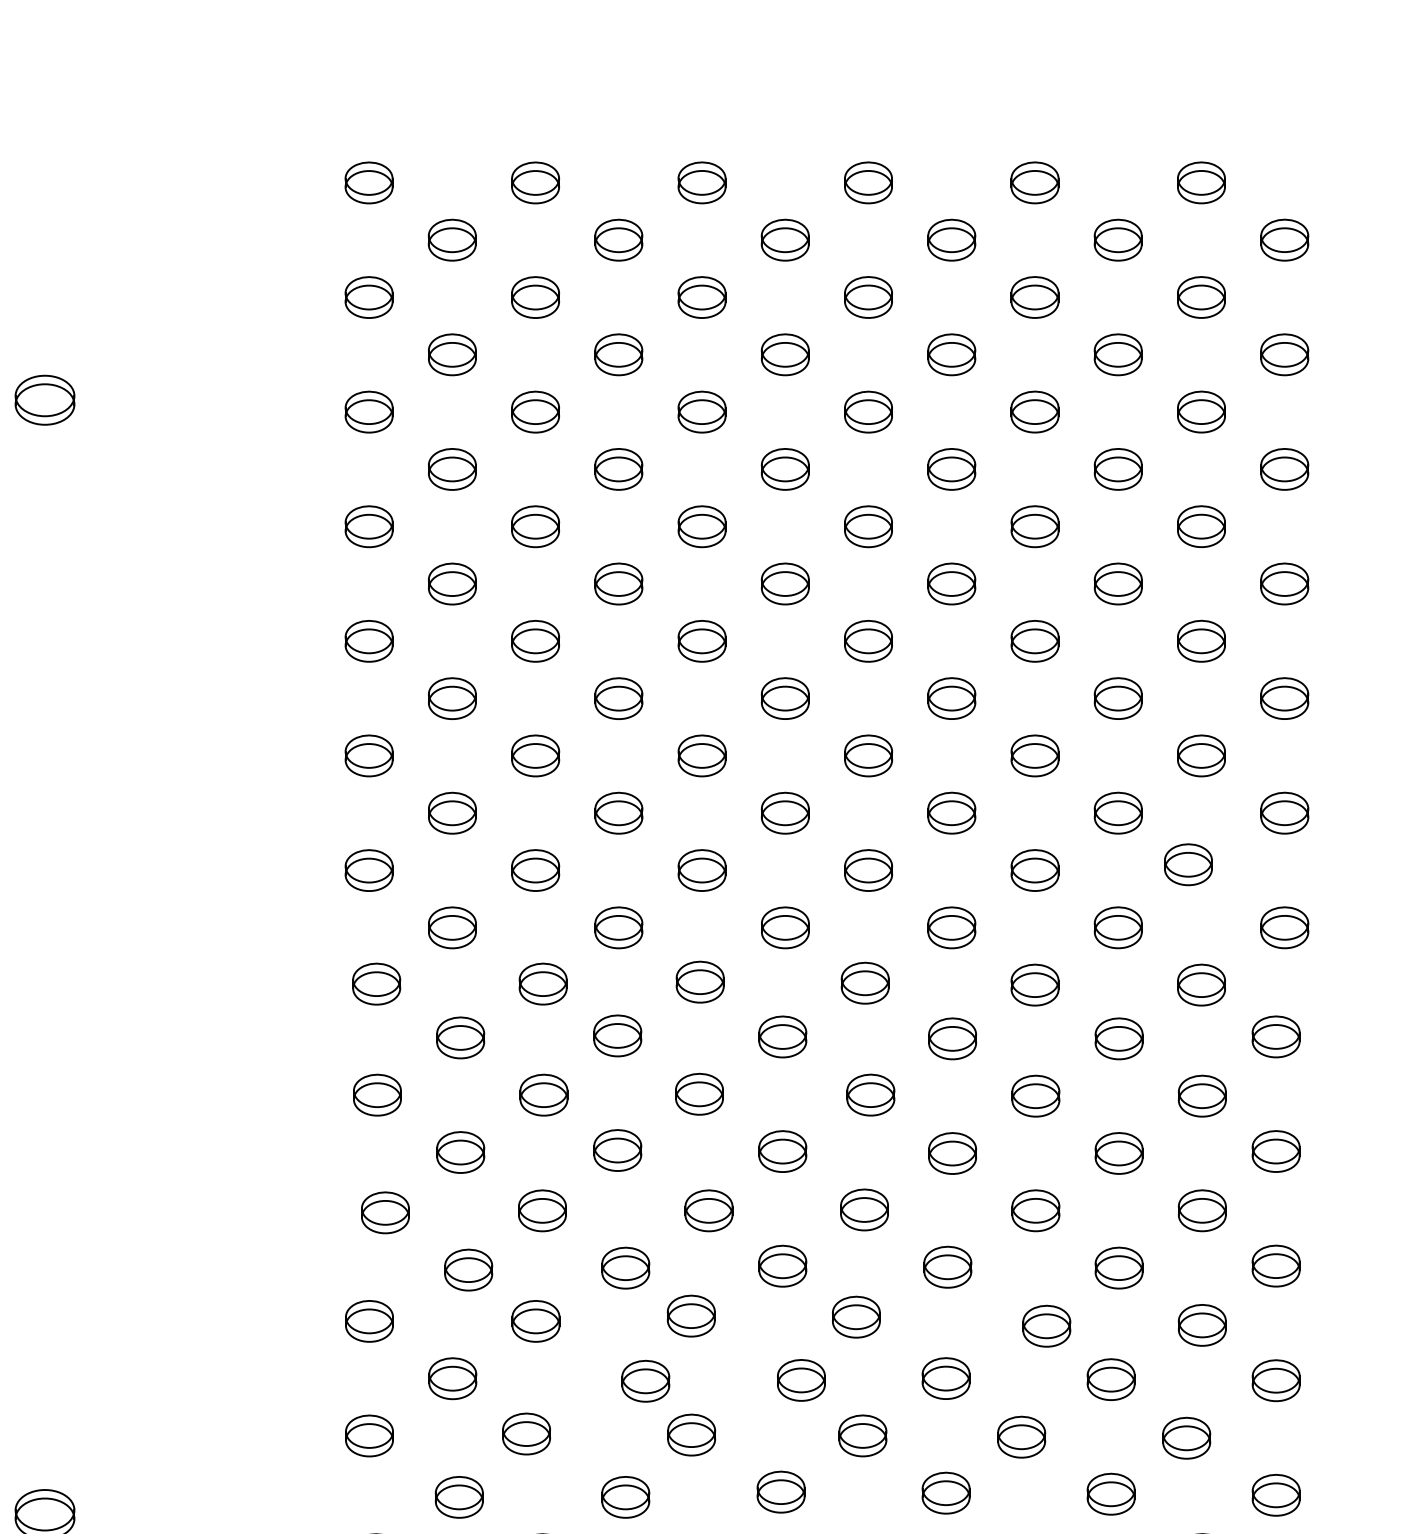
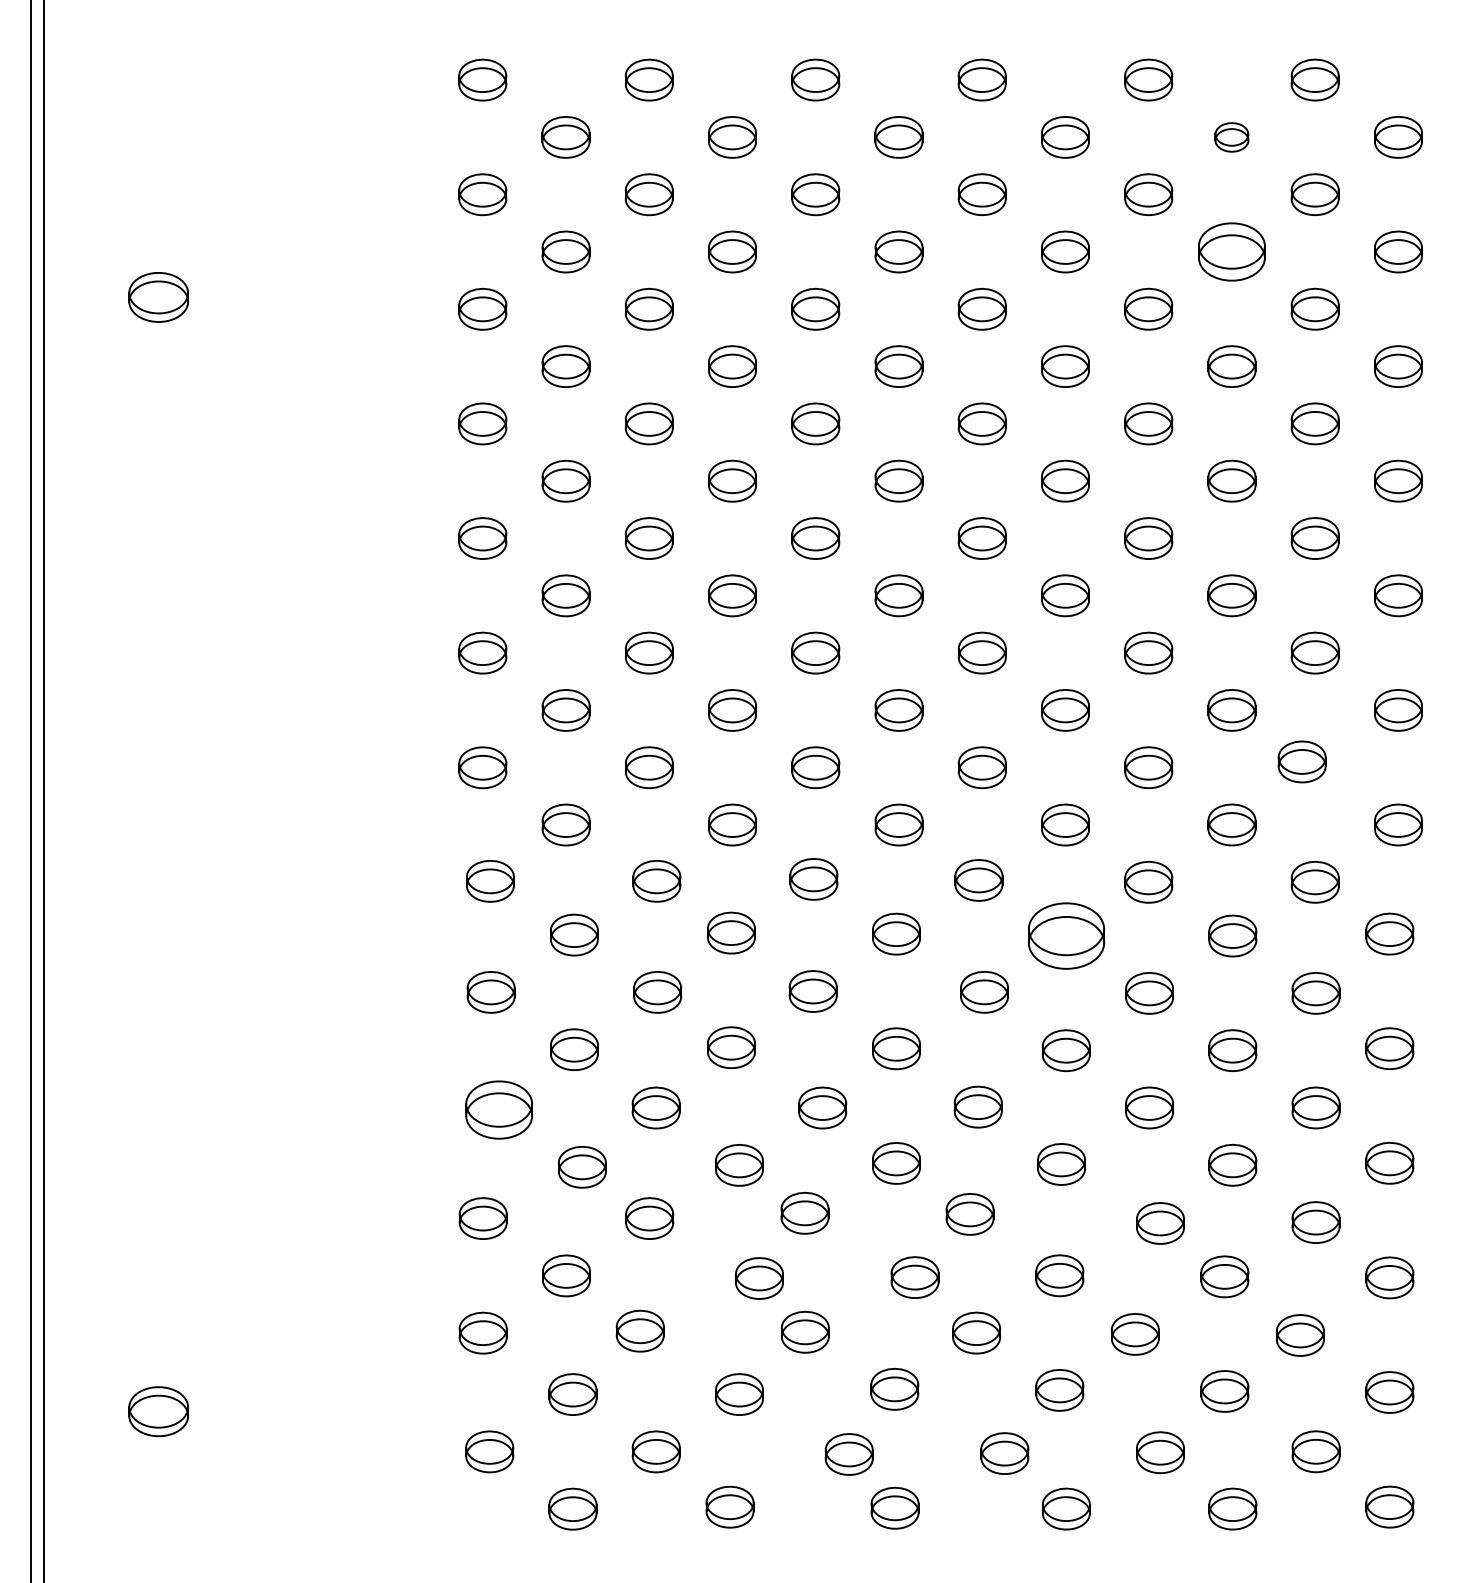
part: (1117, 240) -> (1231, 137), size x0.7
part: (1117, 354) -> (1231, 251), size x1.4
part: (951, 1038) -> (1065, 935), size x1.6
part: (384, 1212) -> (498, 1109), size x1.4

